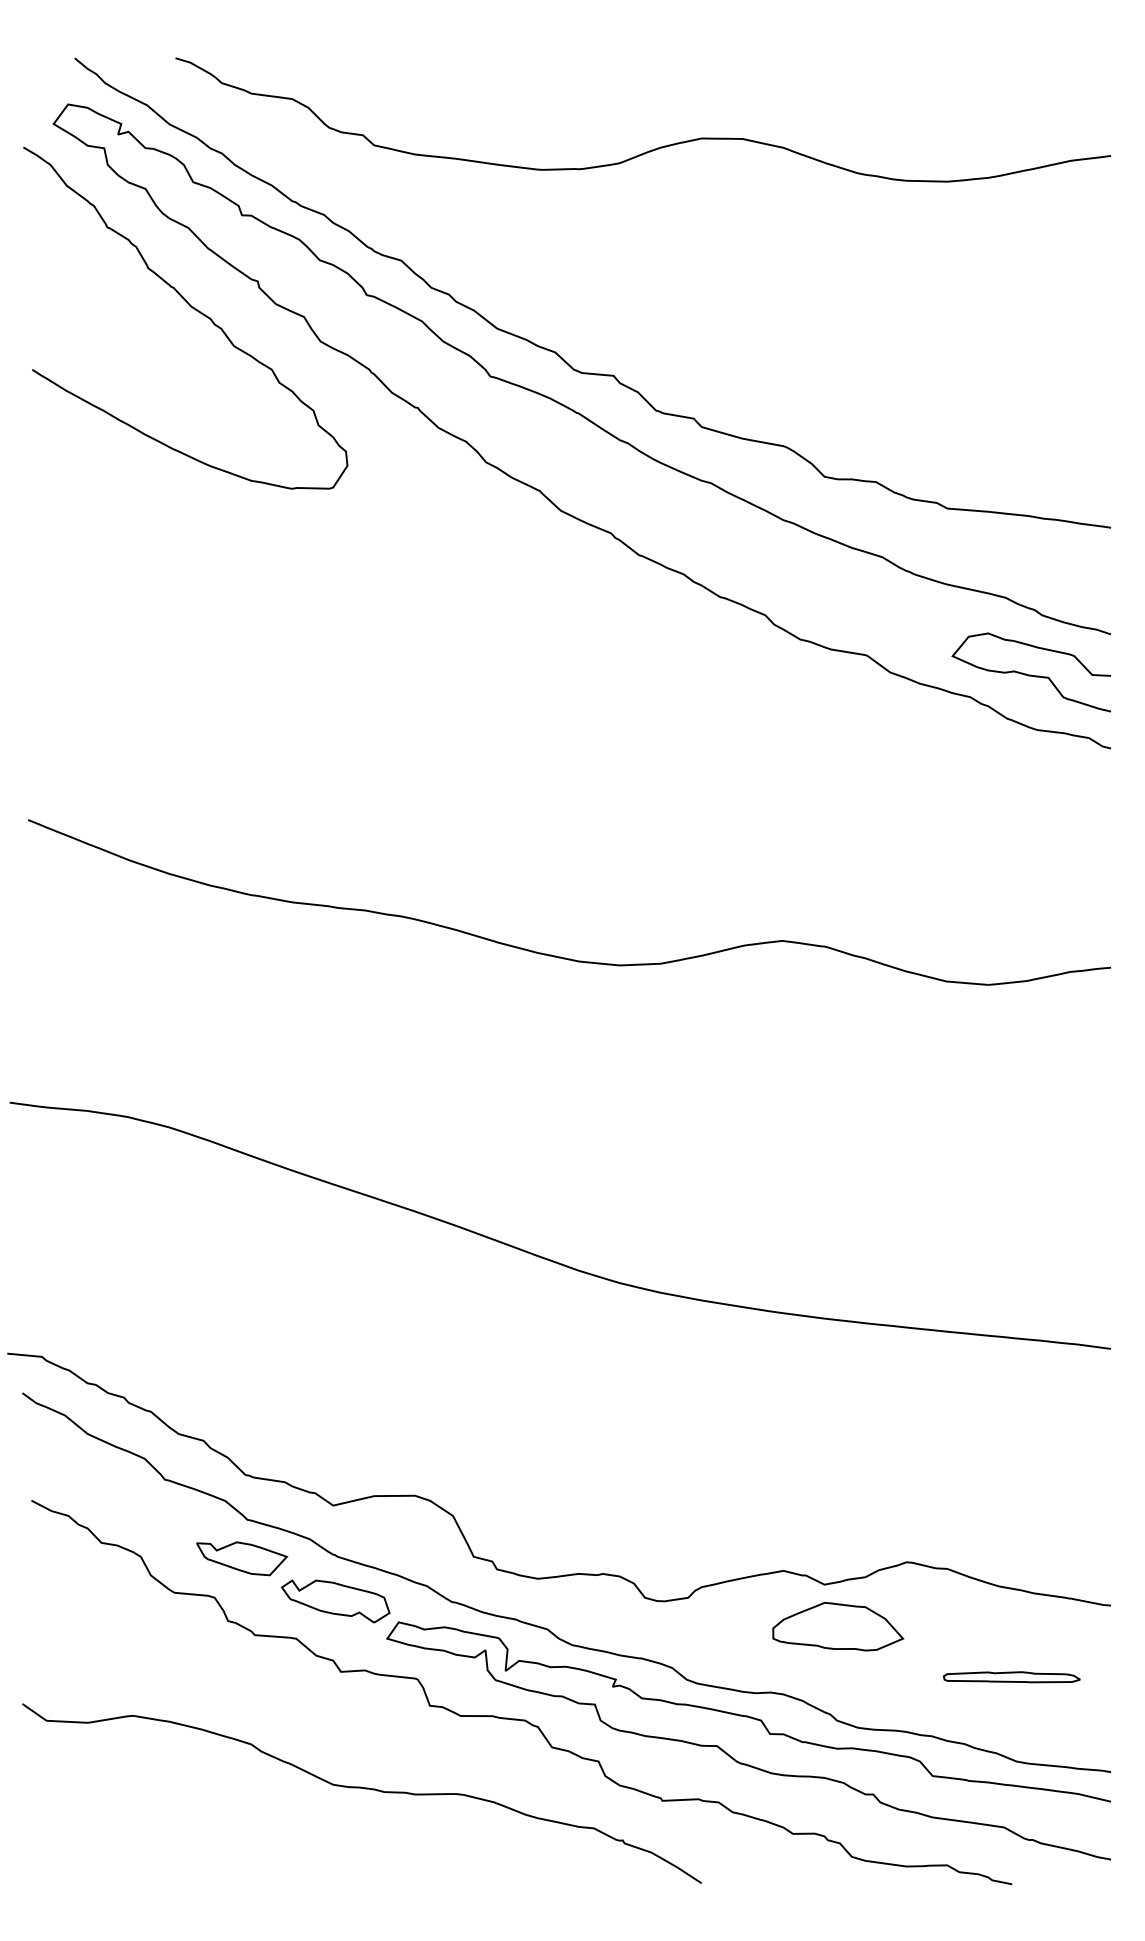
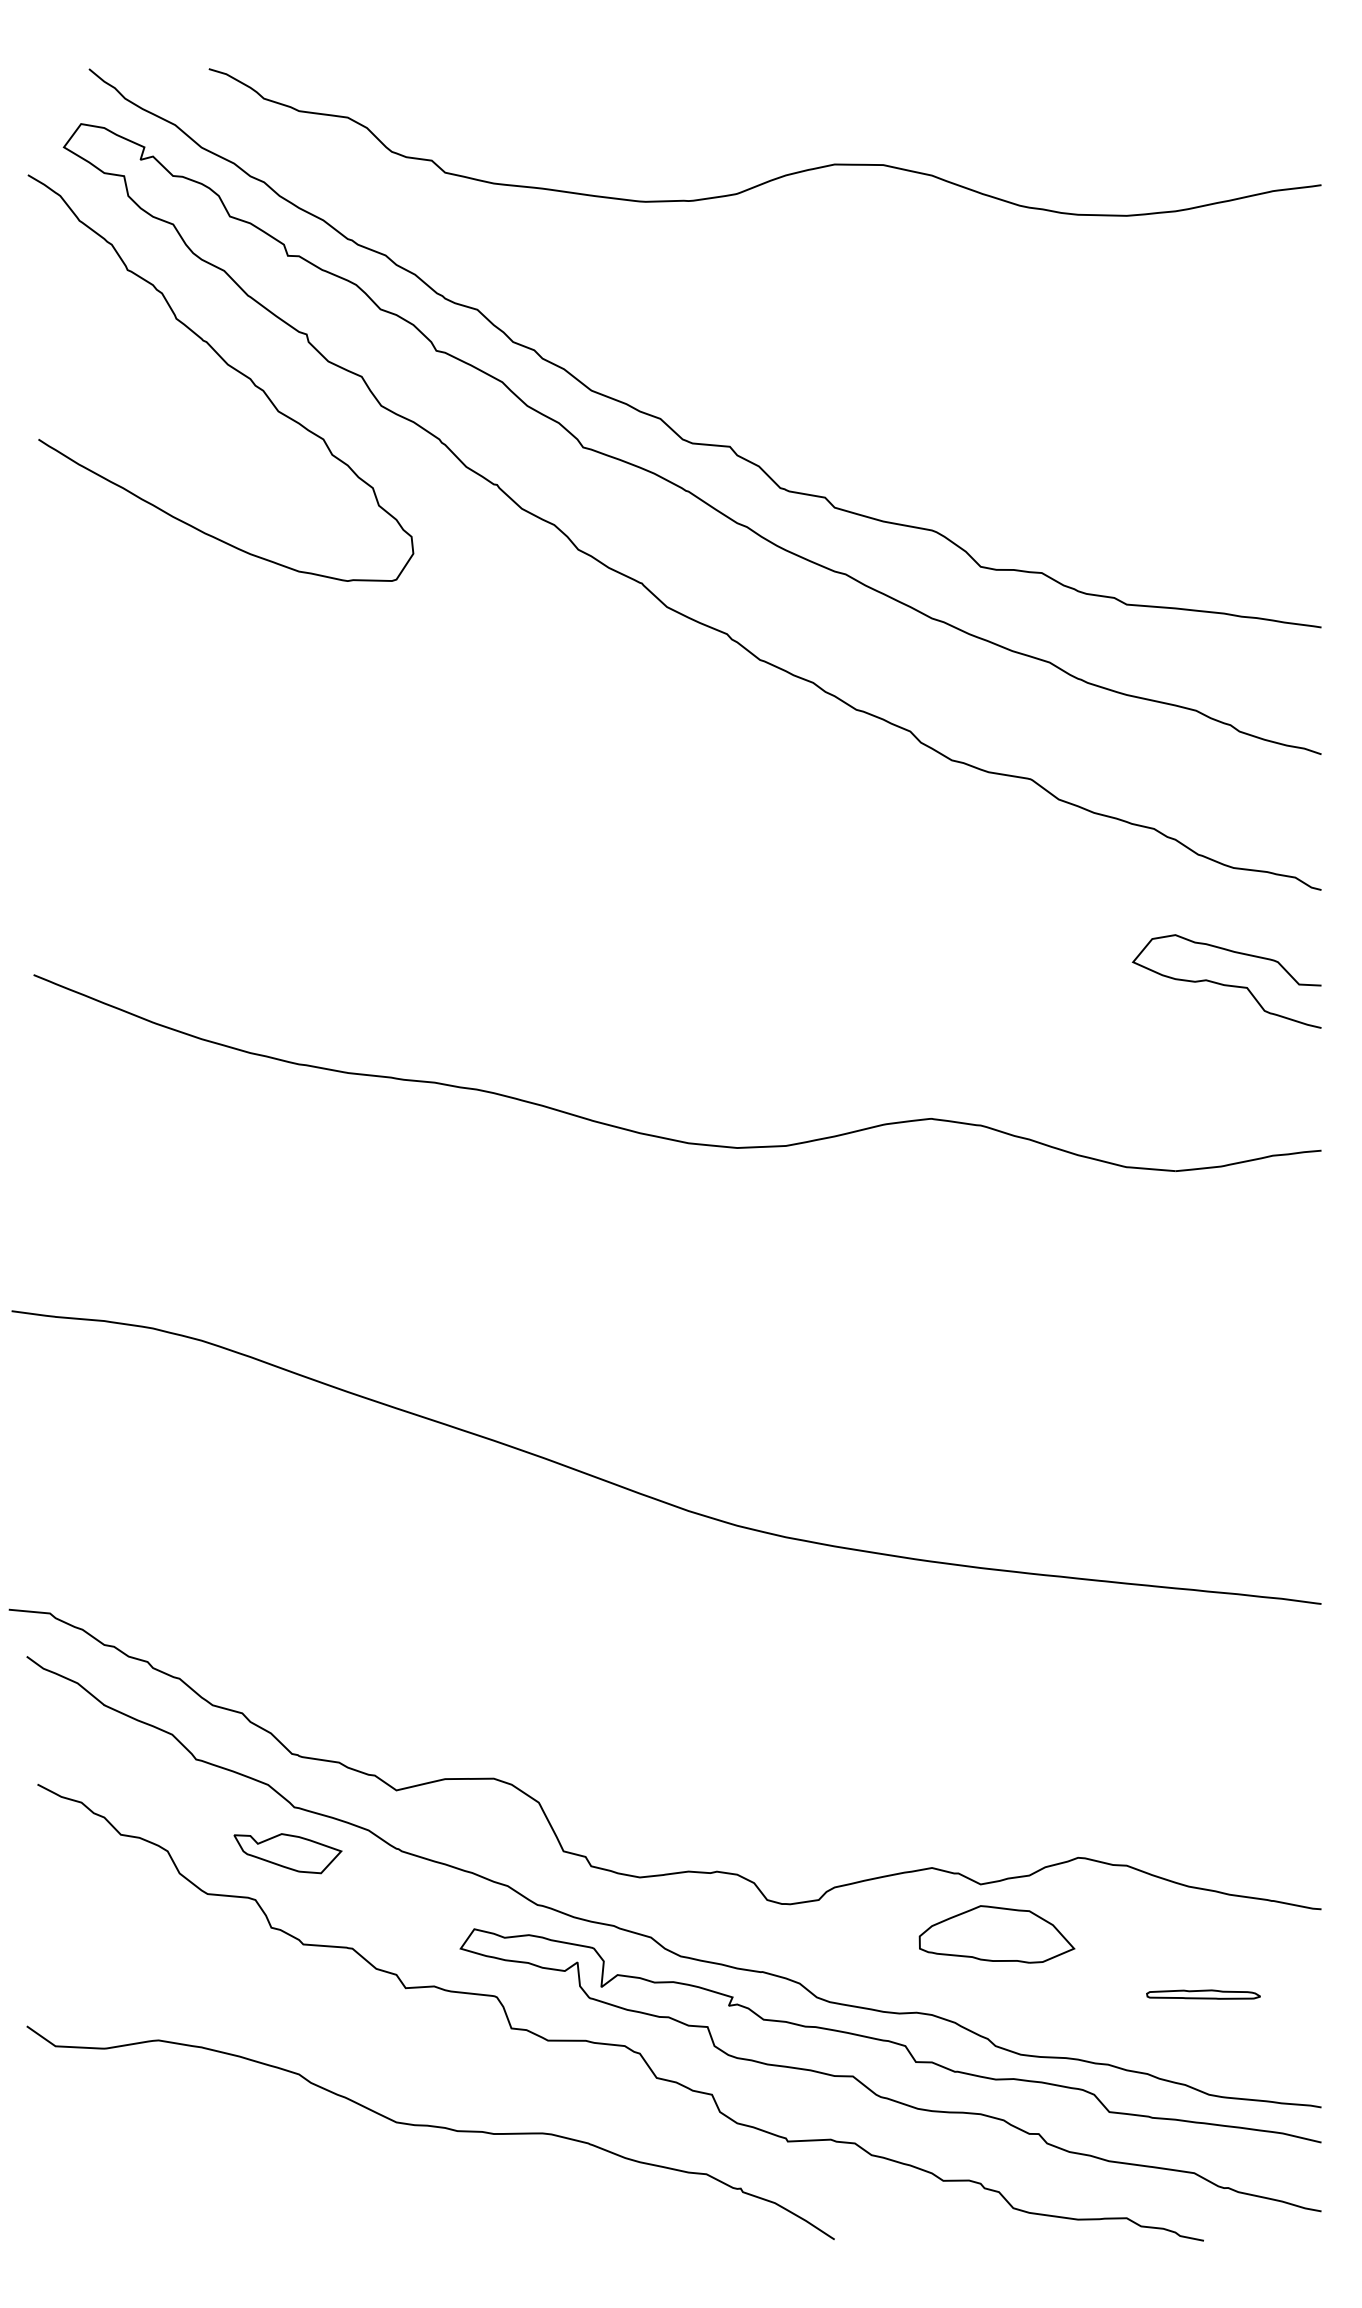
curve: (1030, 674) -> (1225, 983), moved
part: (335, 1601) -> (399, 1904), removed
part: (1011, 1677) -> (1203, 1994), size x0.7

